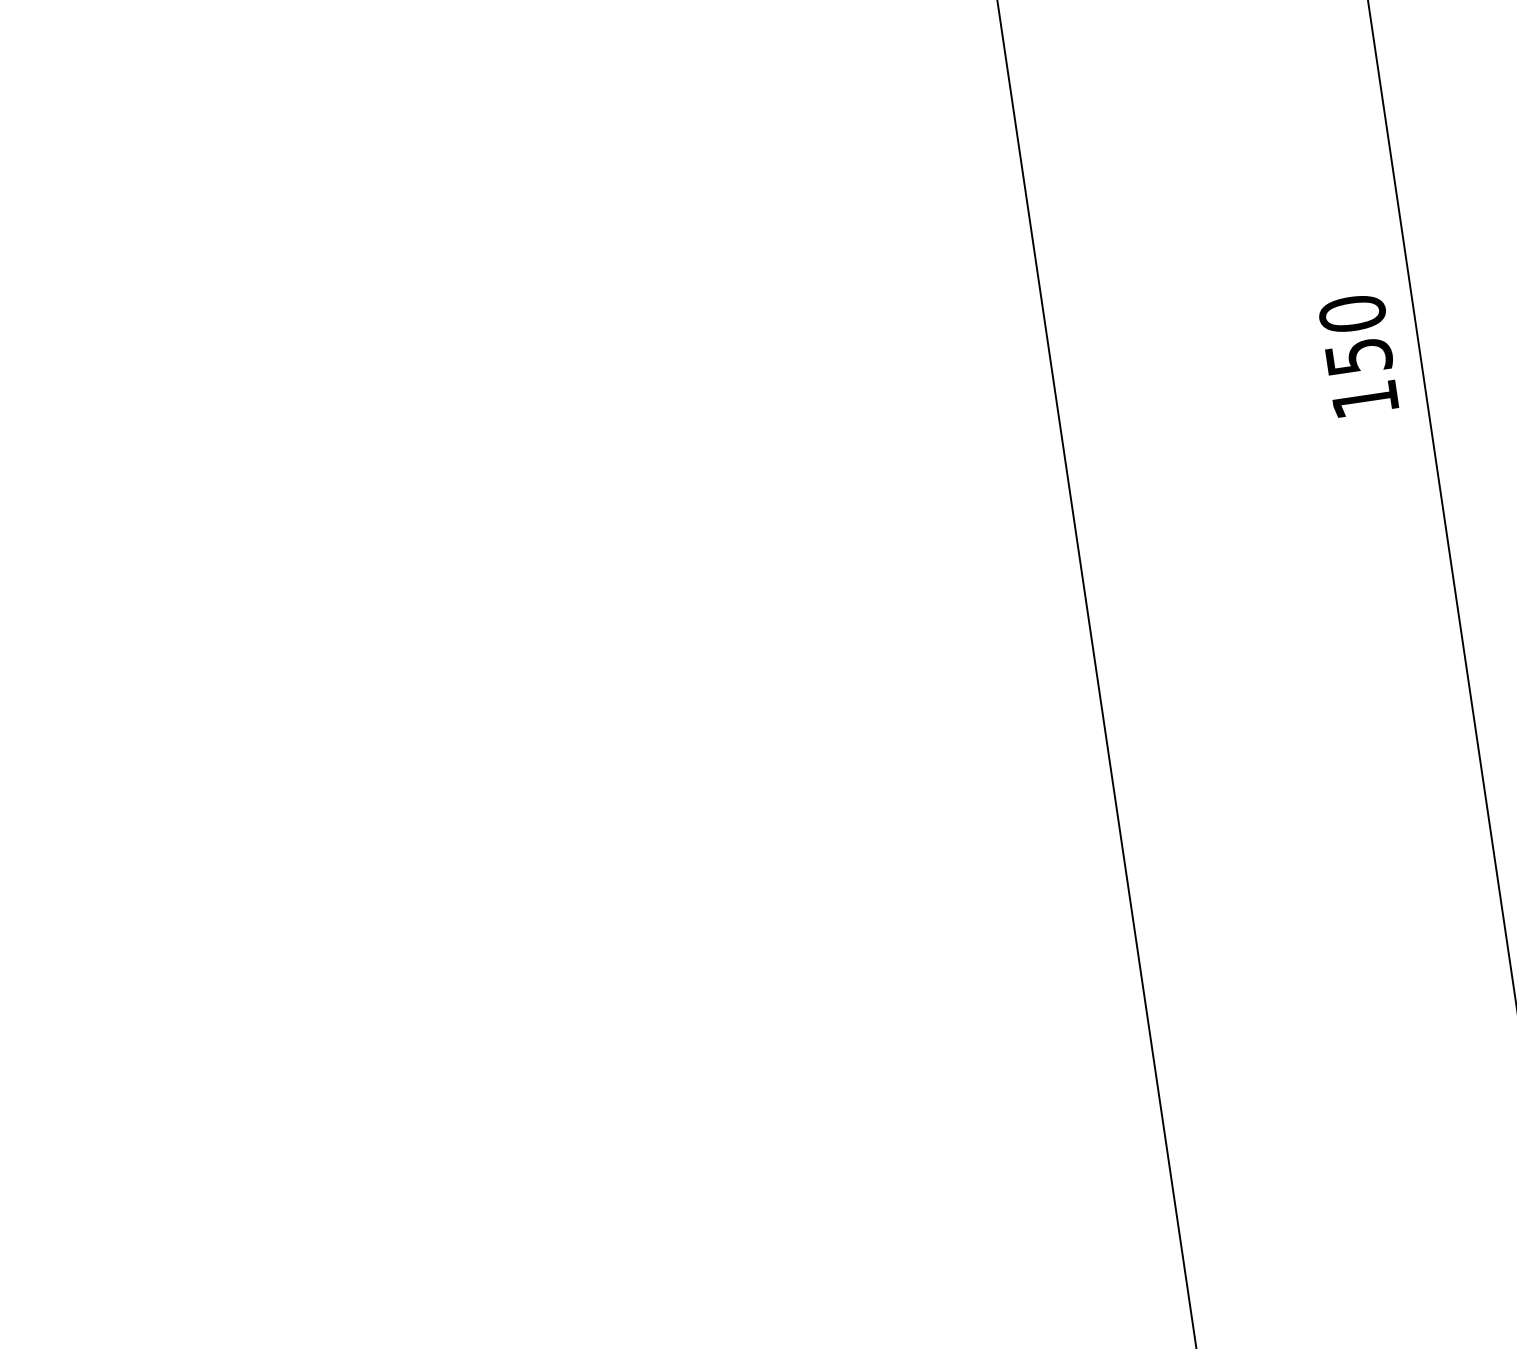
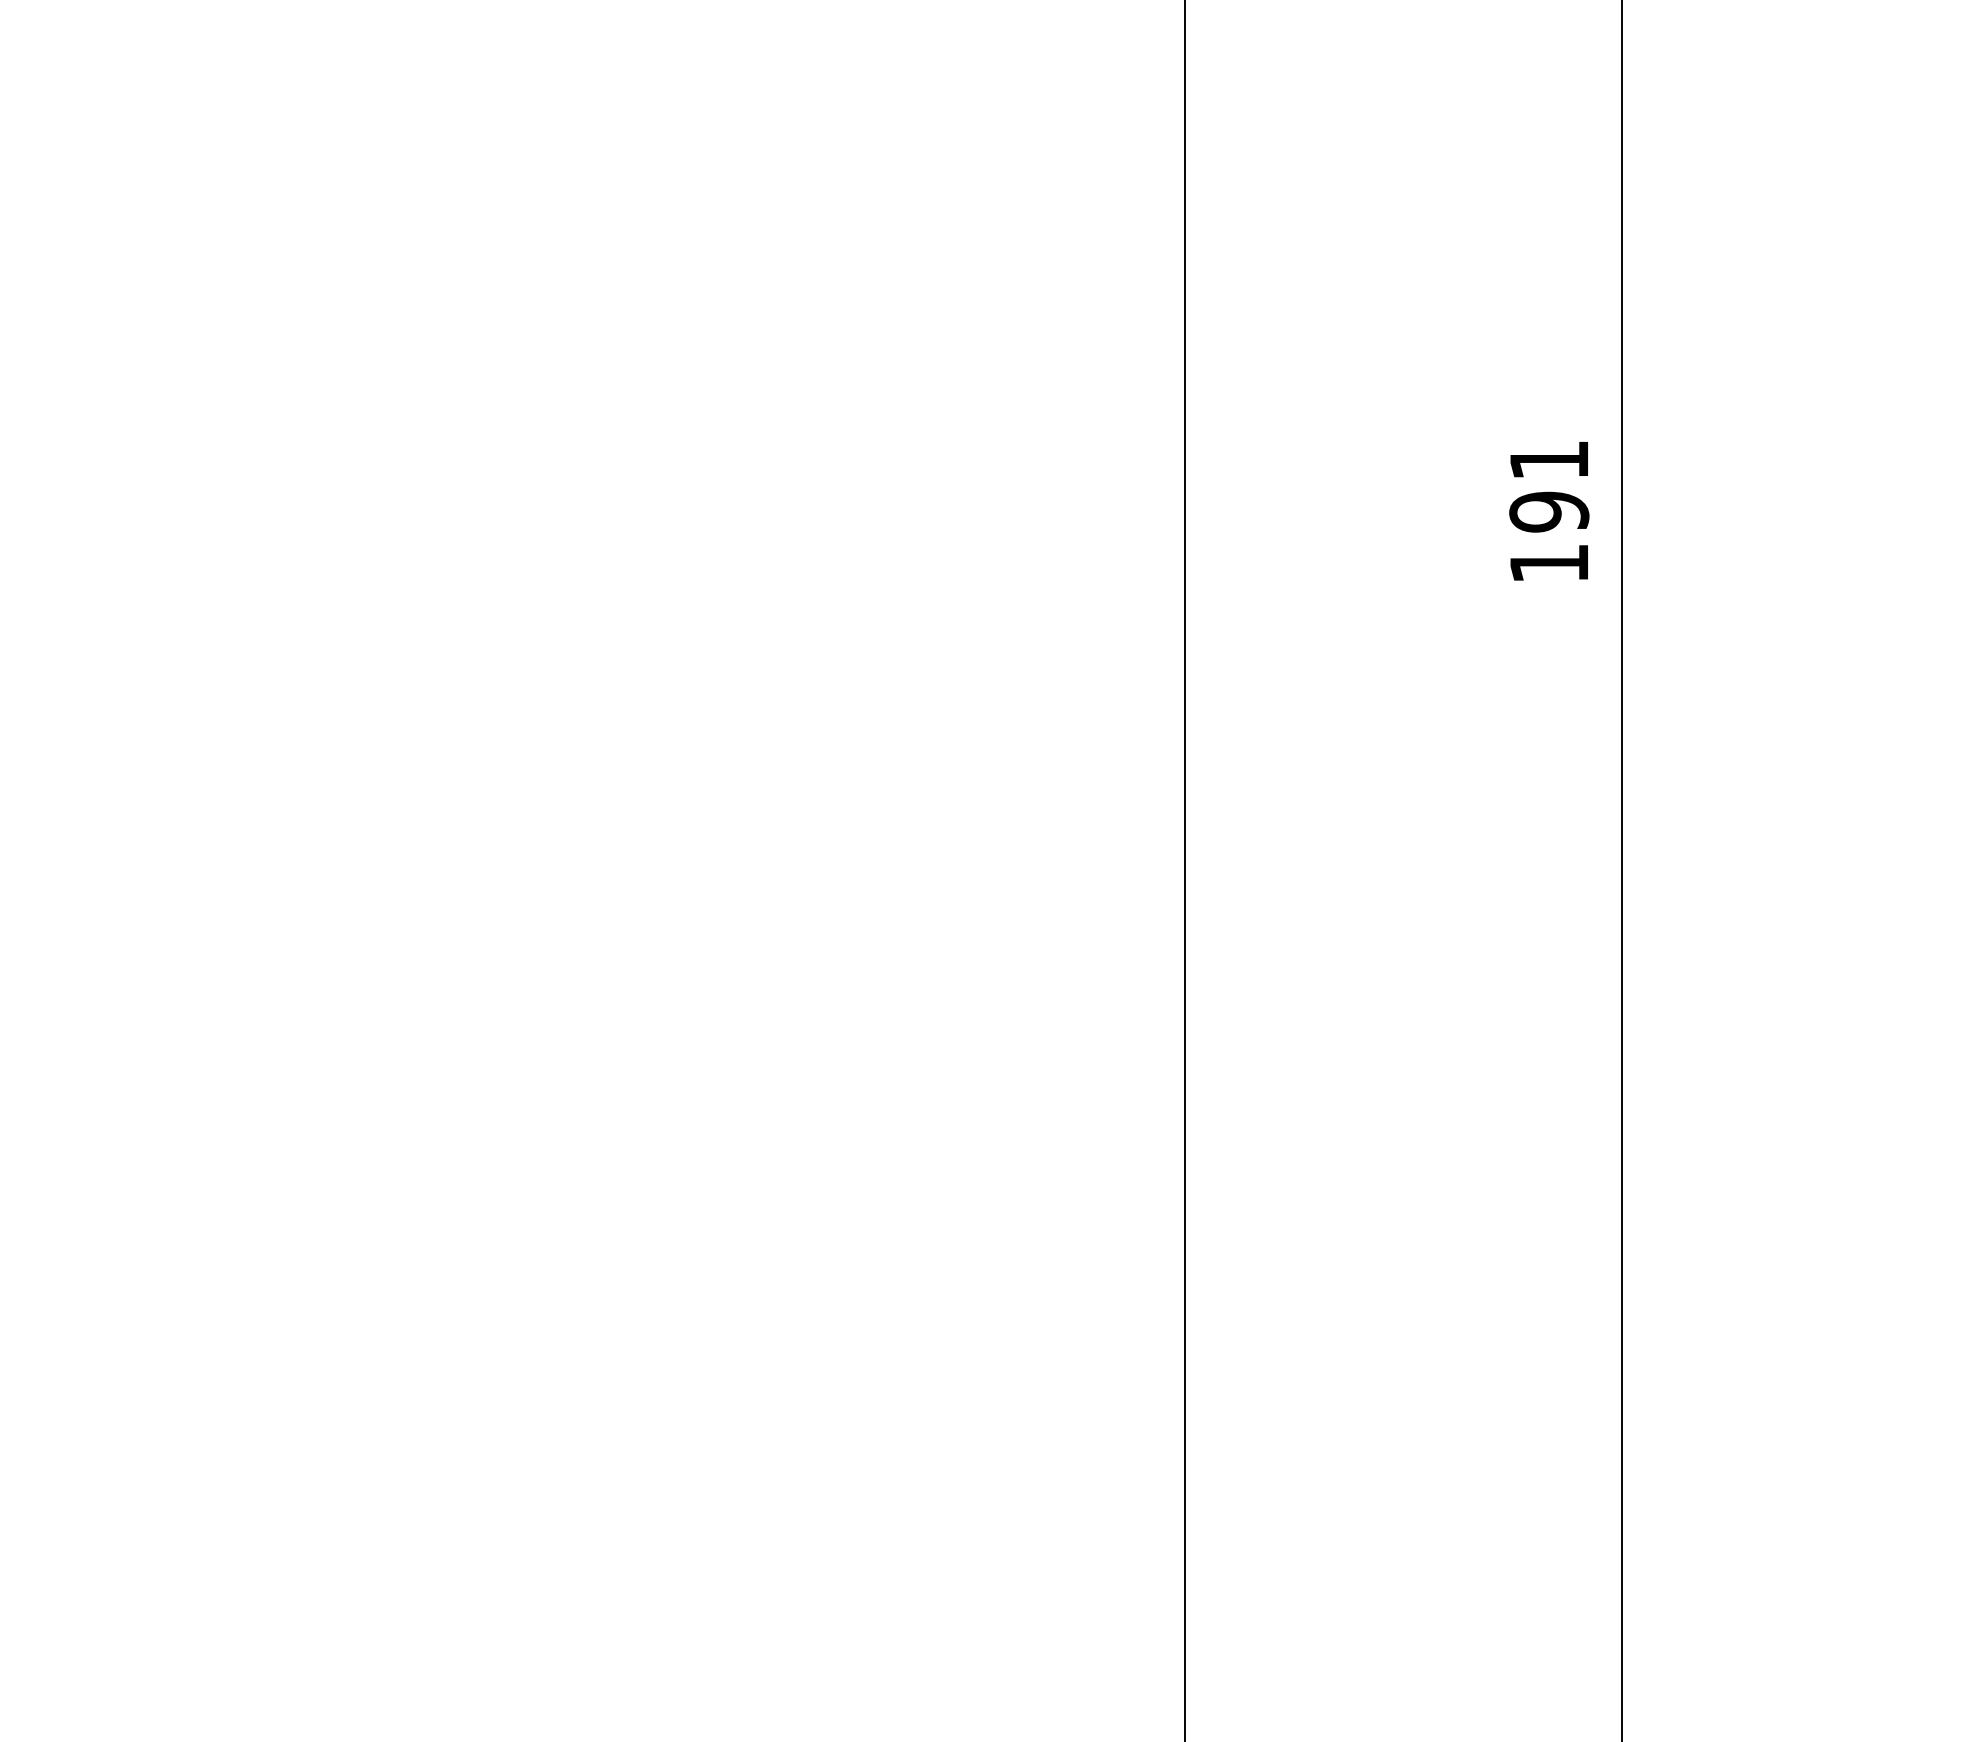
text: (1355, 334) -> (1549, 485), 150 -> 191

